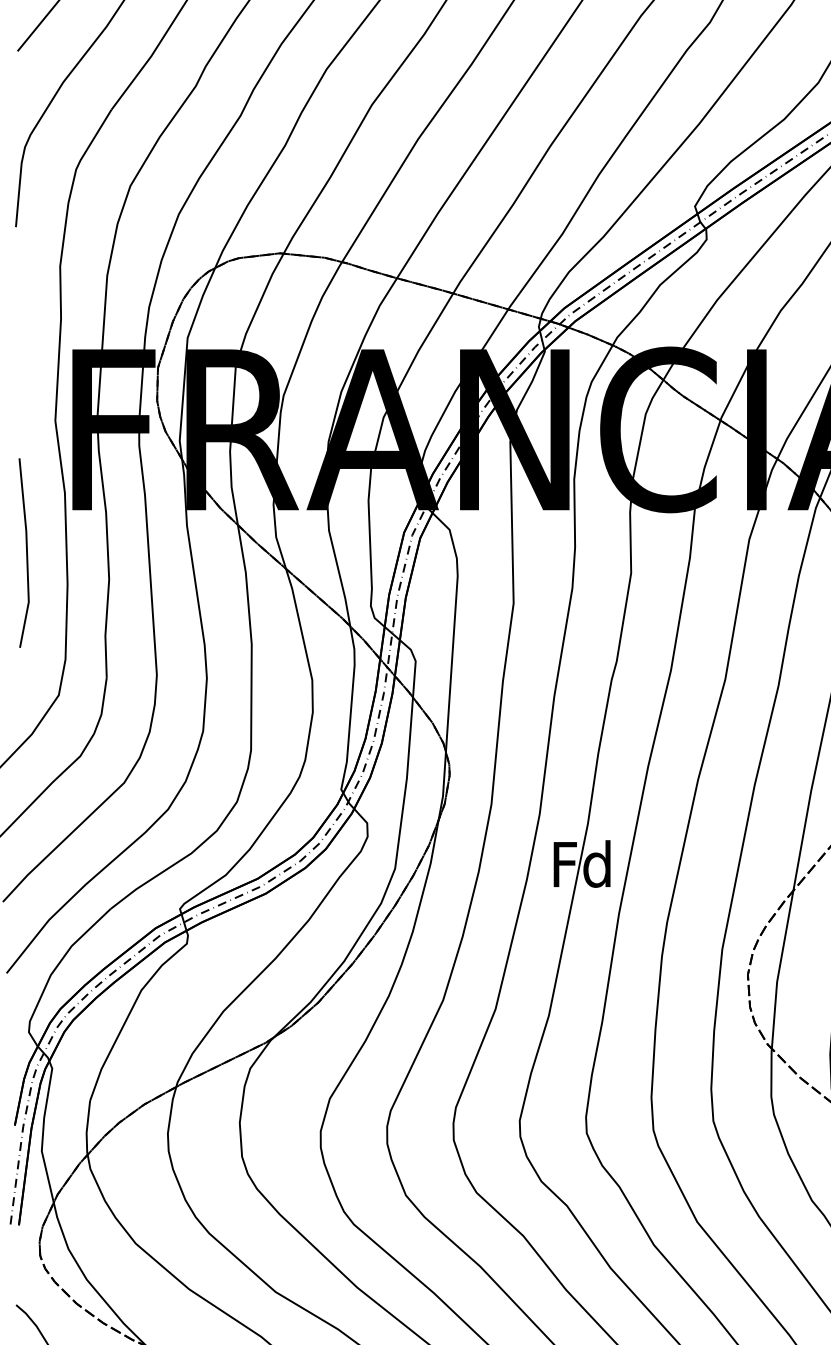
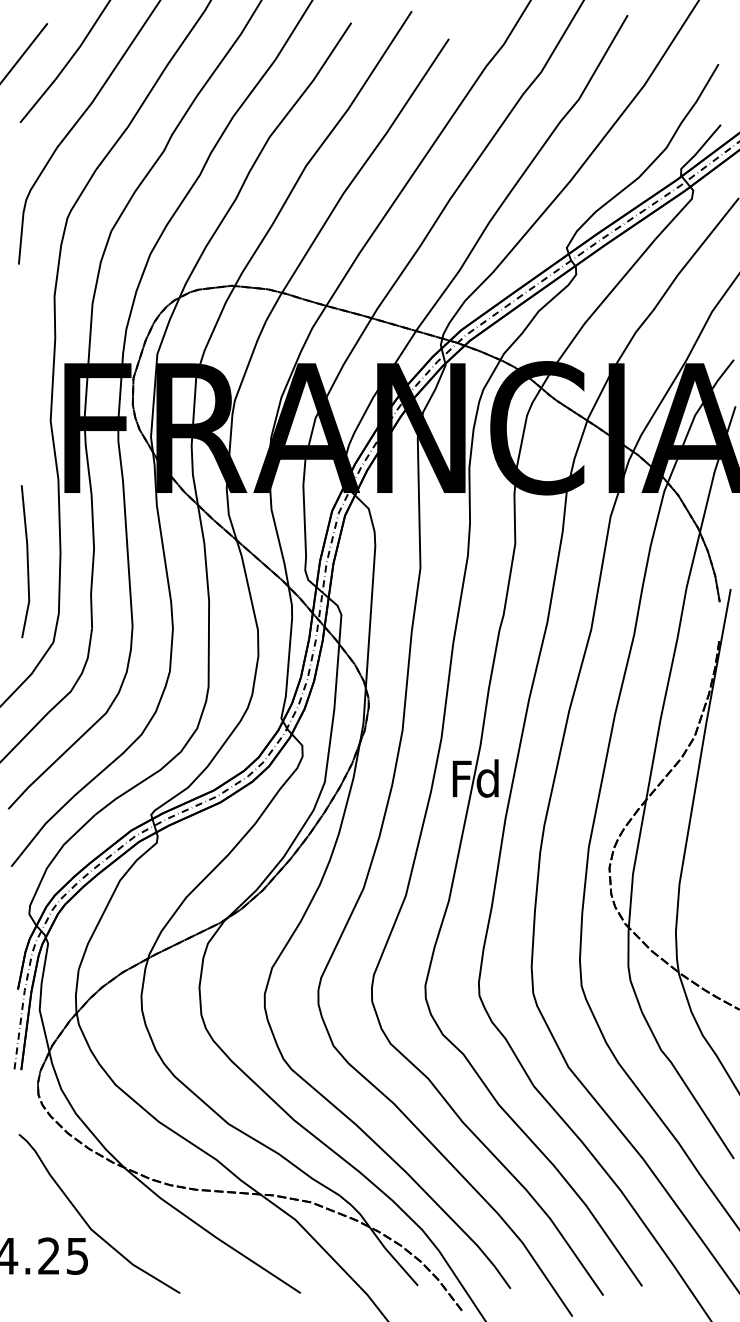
line: (25, 552) -> (26, 561), moved

